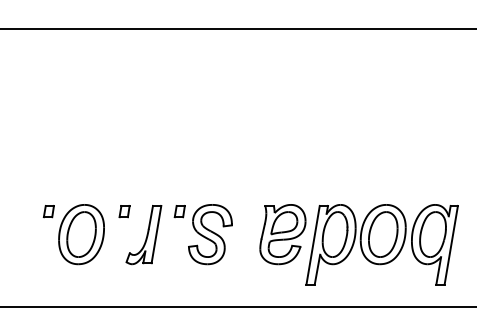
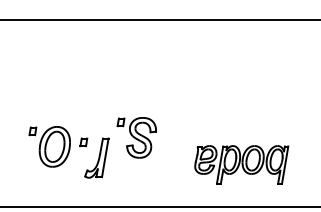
part: (73, 234) -> (49, 146), moved
part: (202, 234) -> (136, 137), moved
part: (358, 244) -> (241, 164), size x0.7

